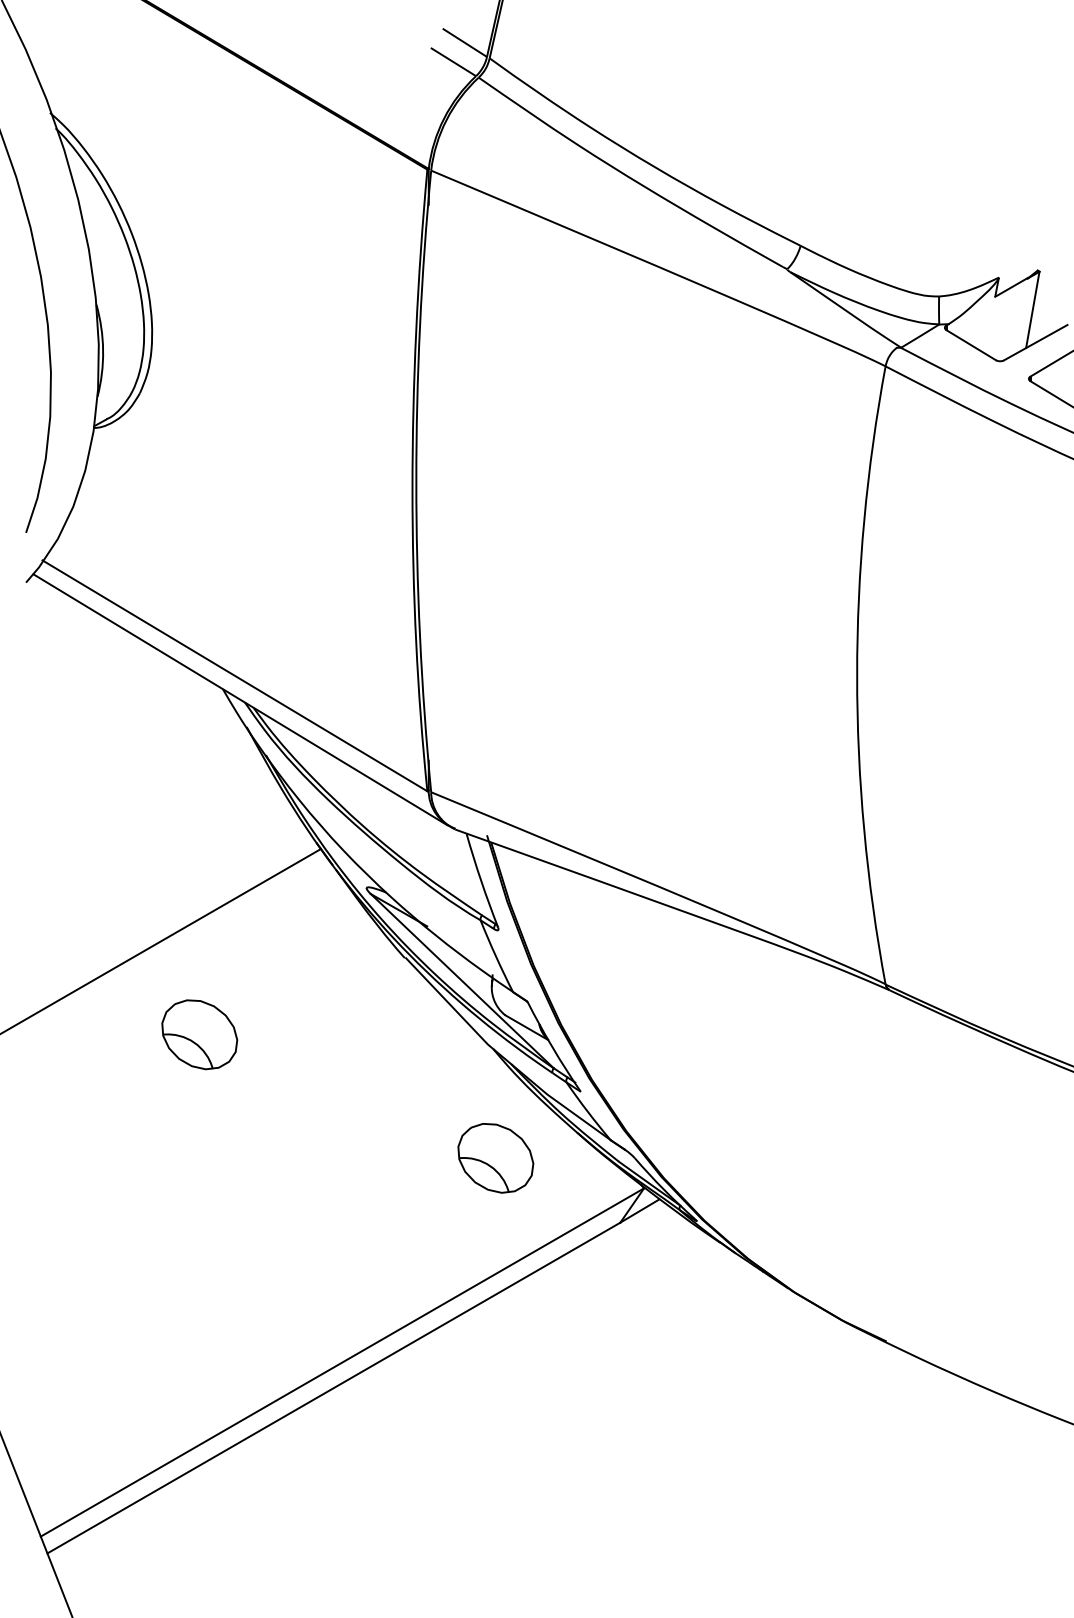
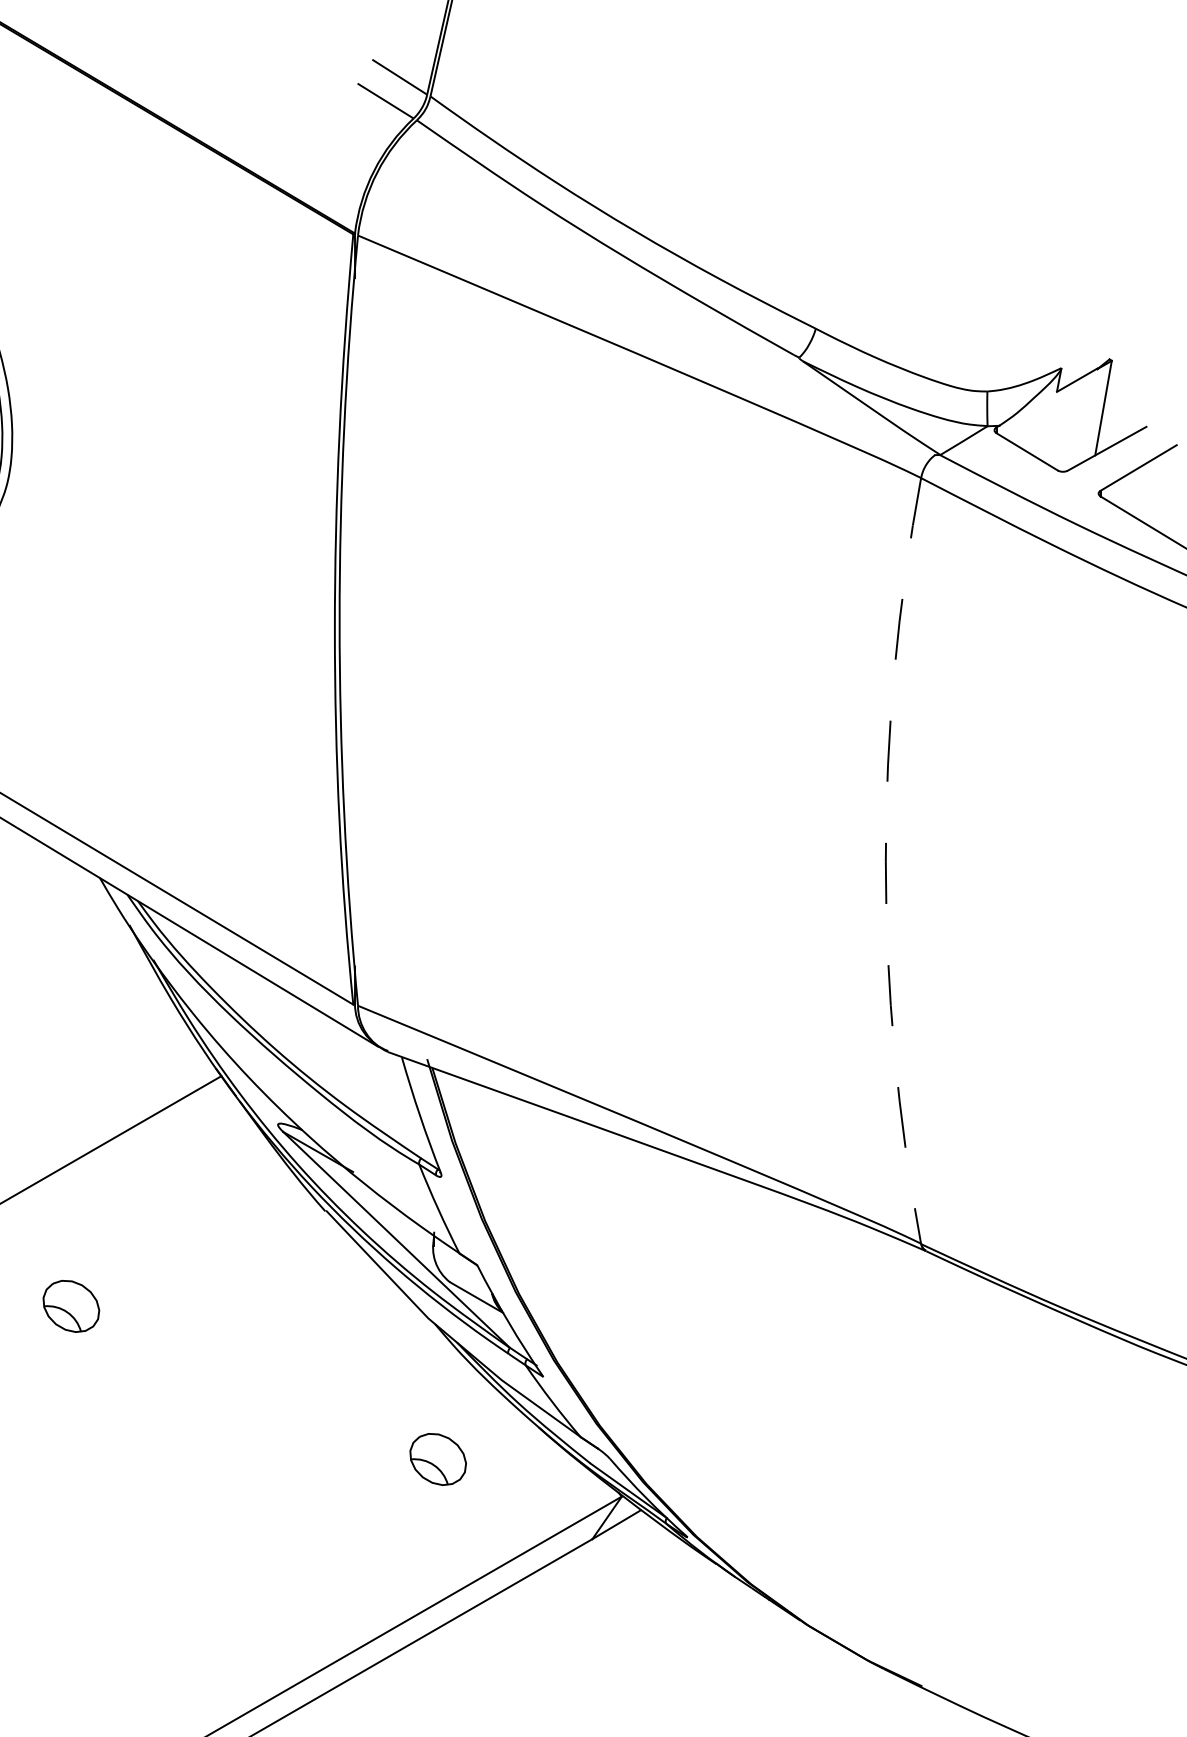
arc: (857, 675) -> (886, 861), solid -> dashed
part: (199, 1034) -> (70, 1305), size x0.6
part: (495, 1158) -> (437, 1459), size x0.6

